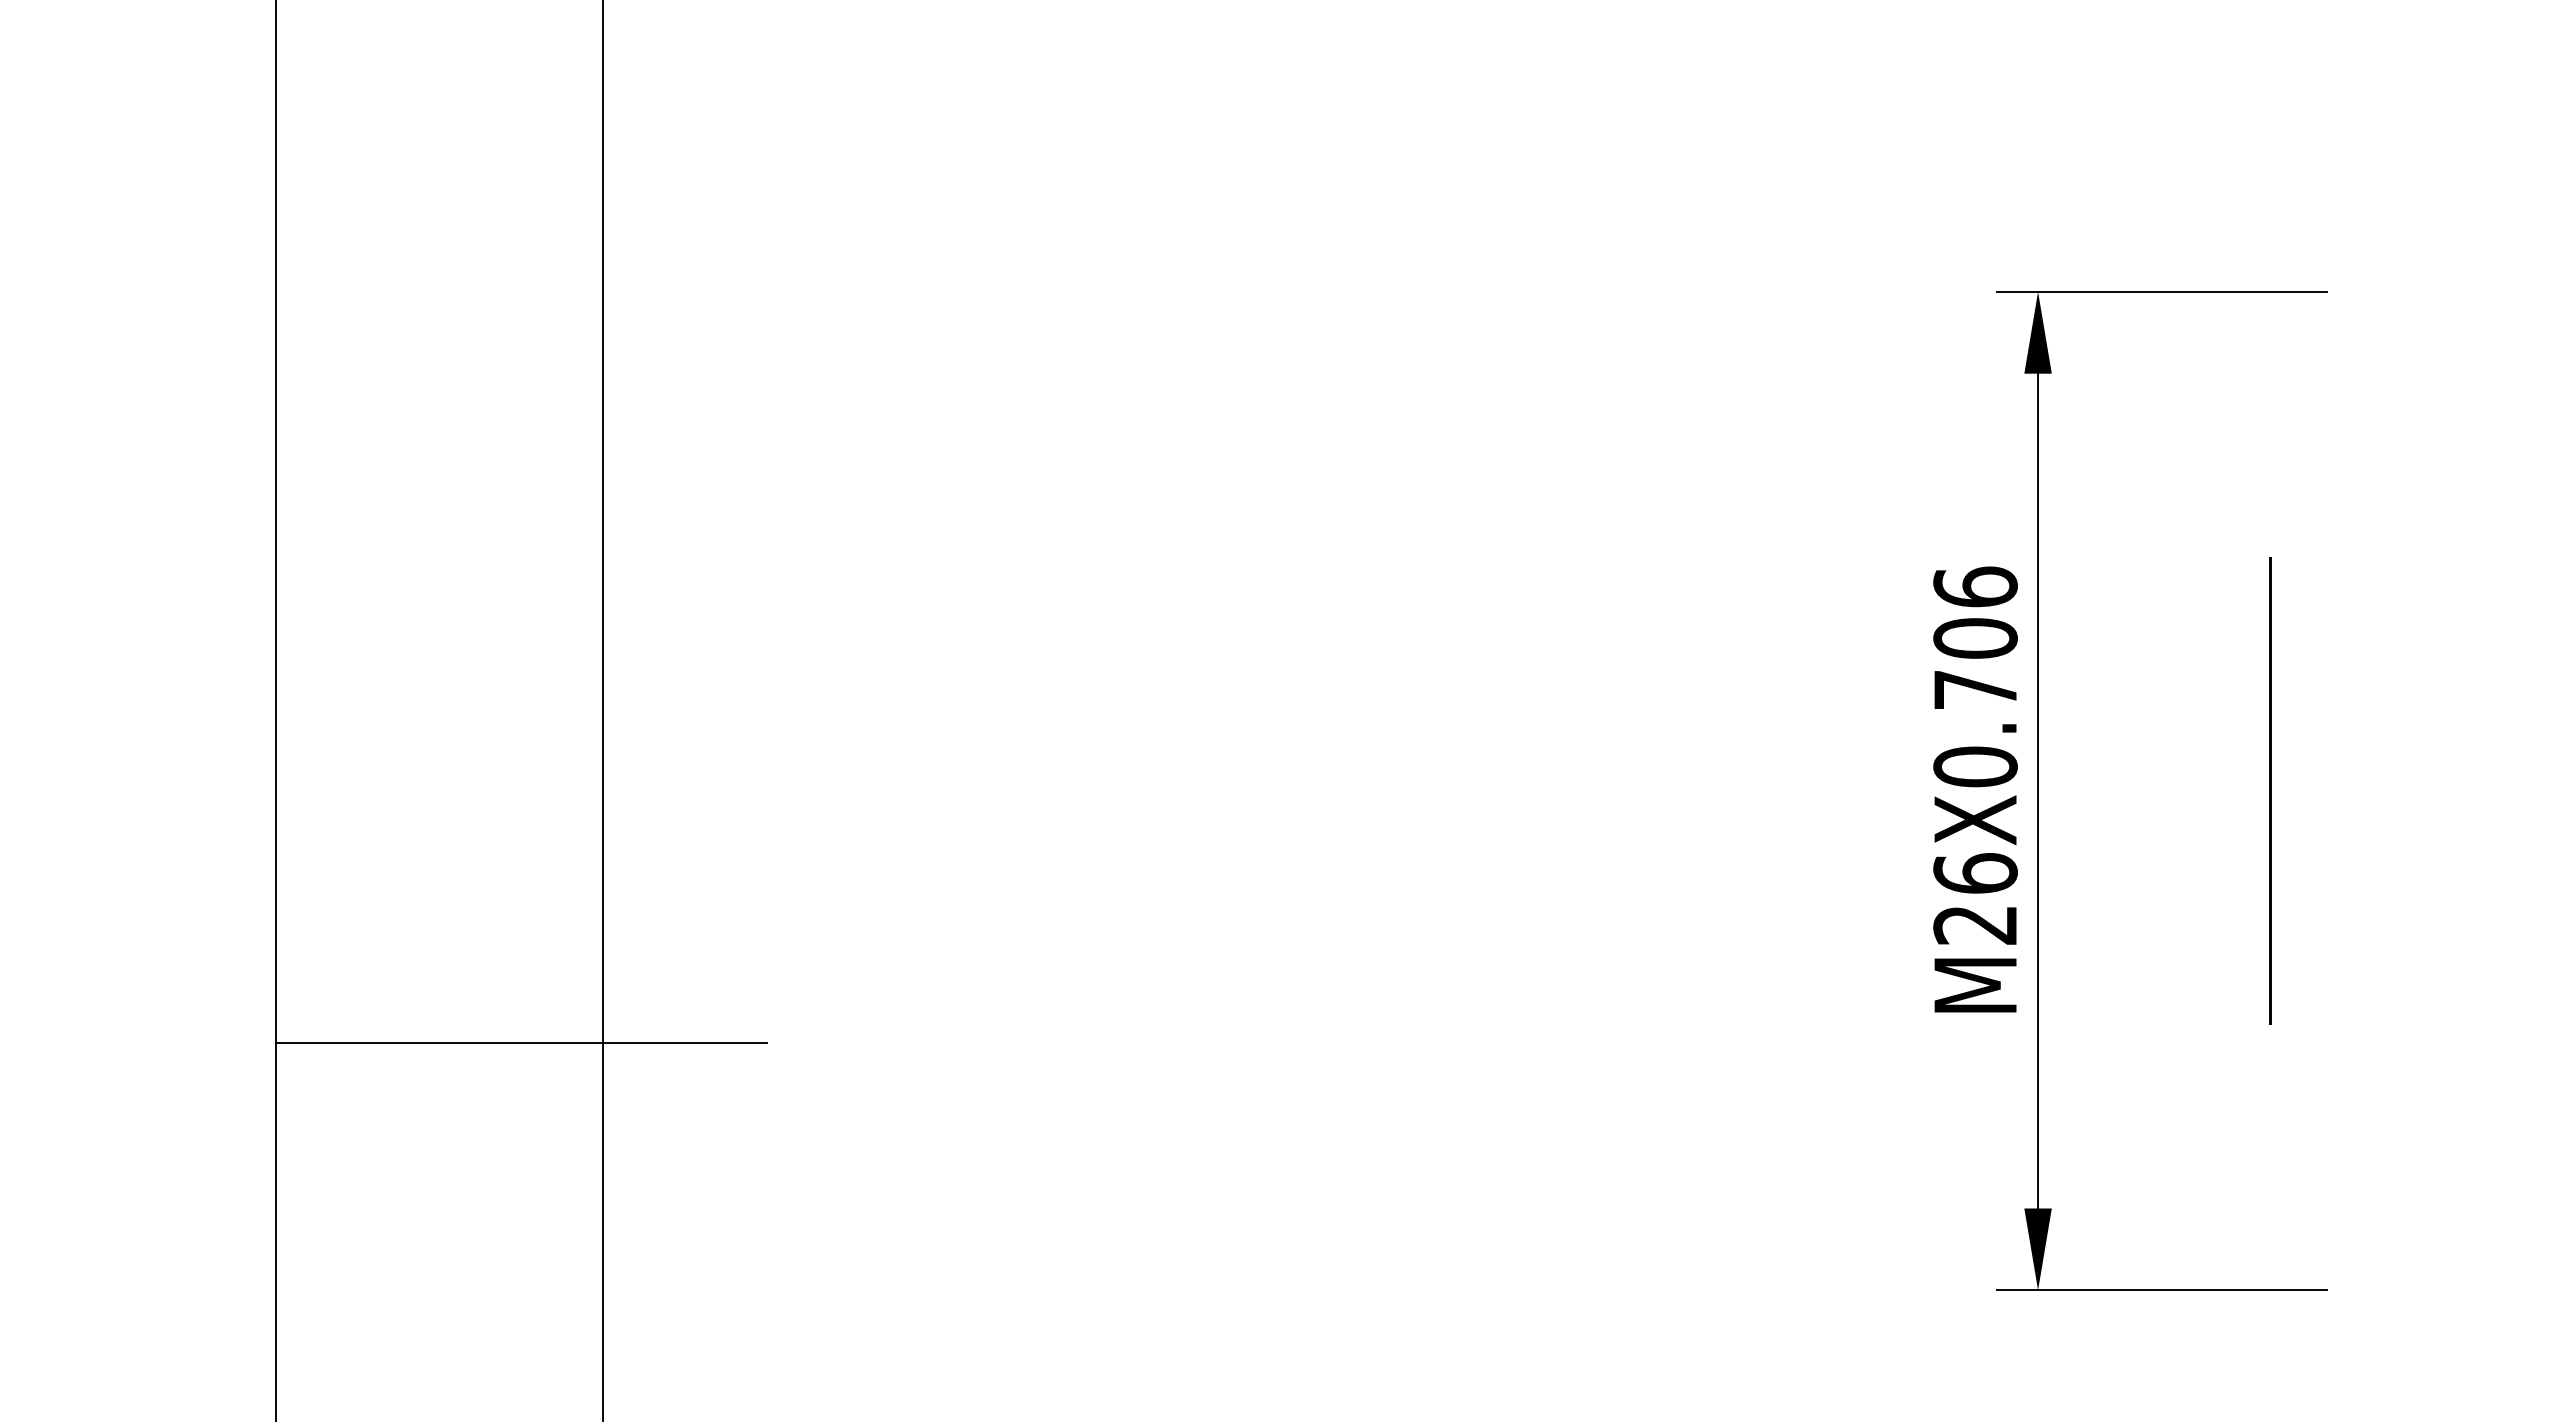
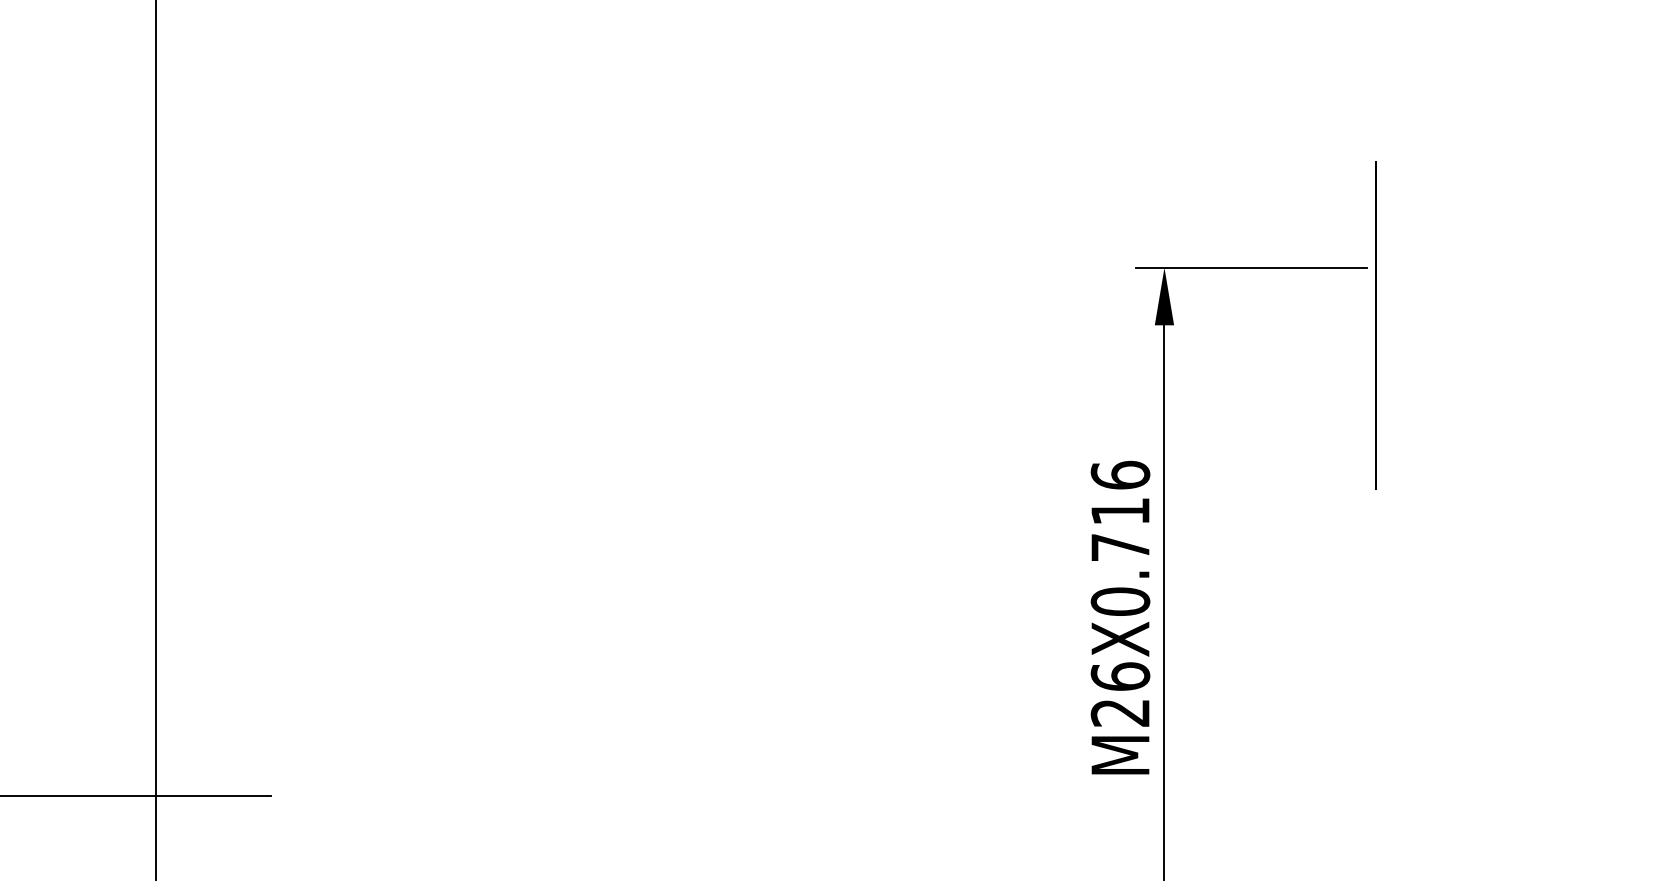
text: (1975, 638) -> (1120, 511), M26X0.706 -> M26X0.716
line: (2270, 790) -> (1375, 325), moved

